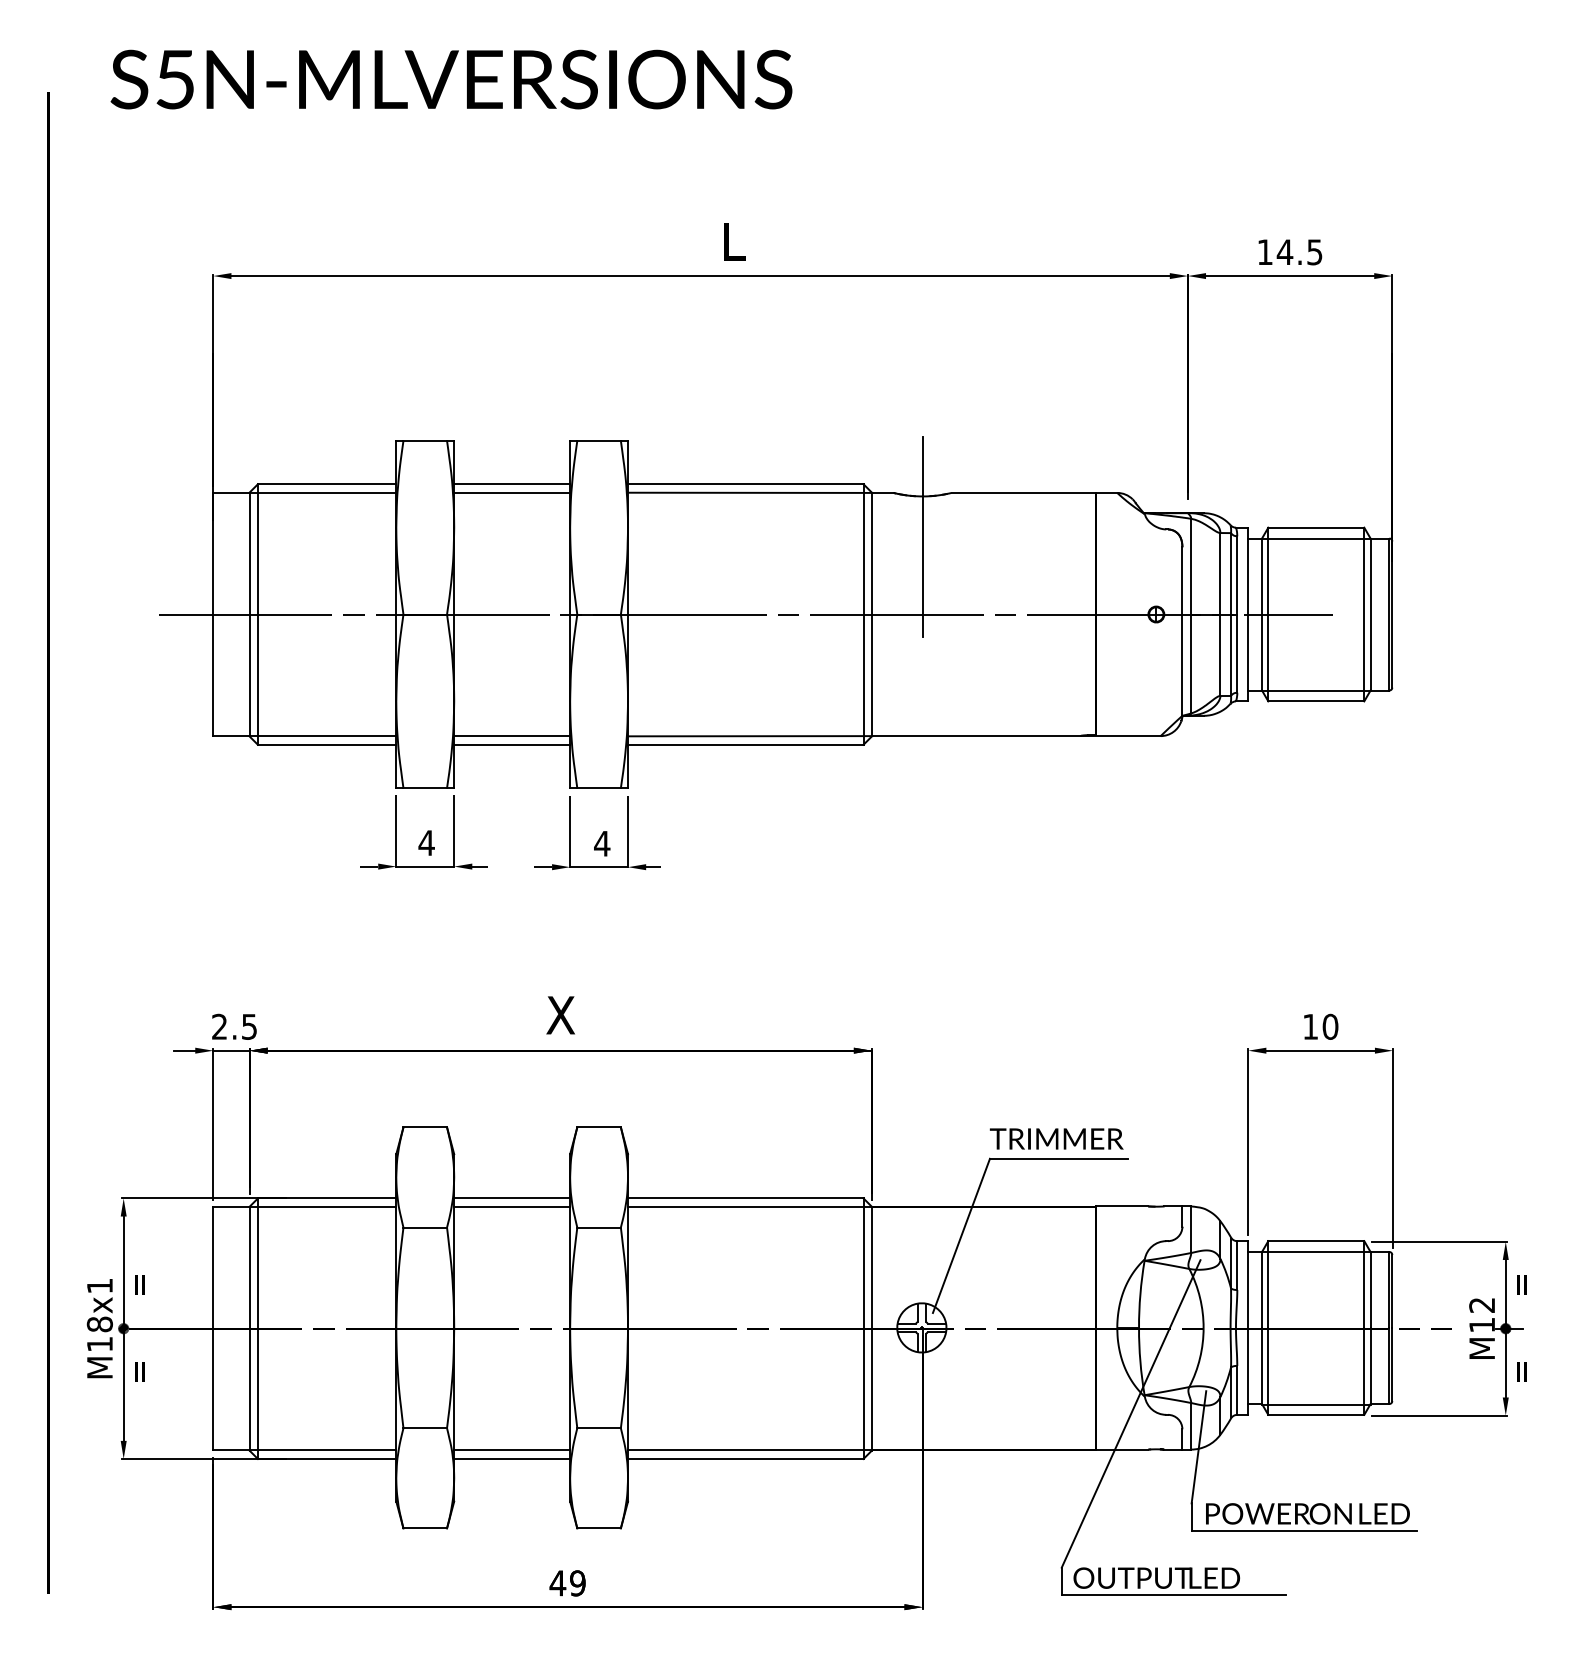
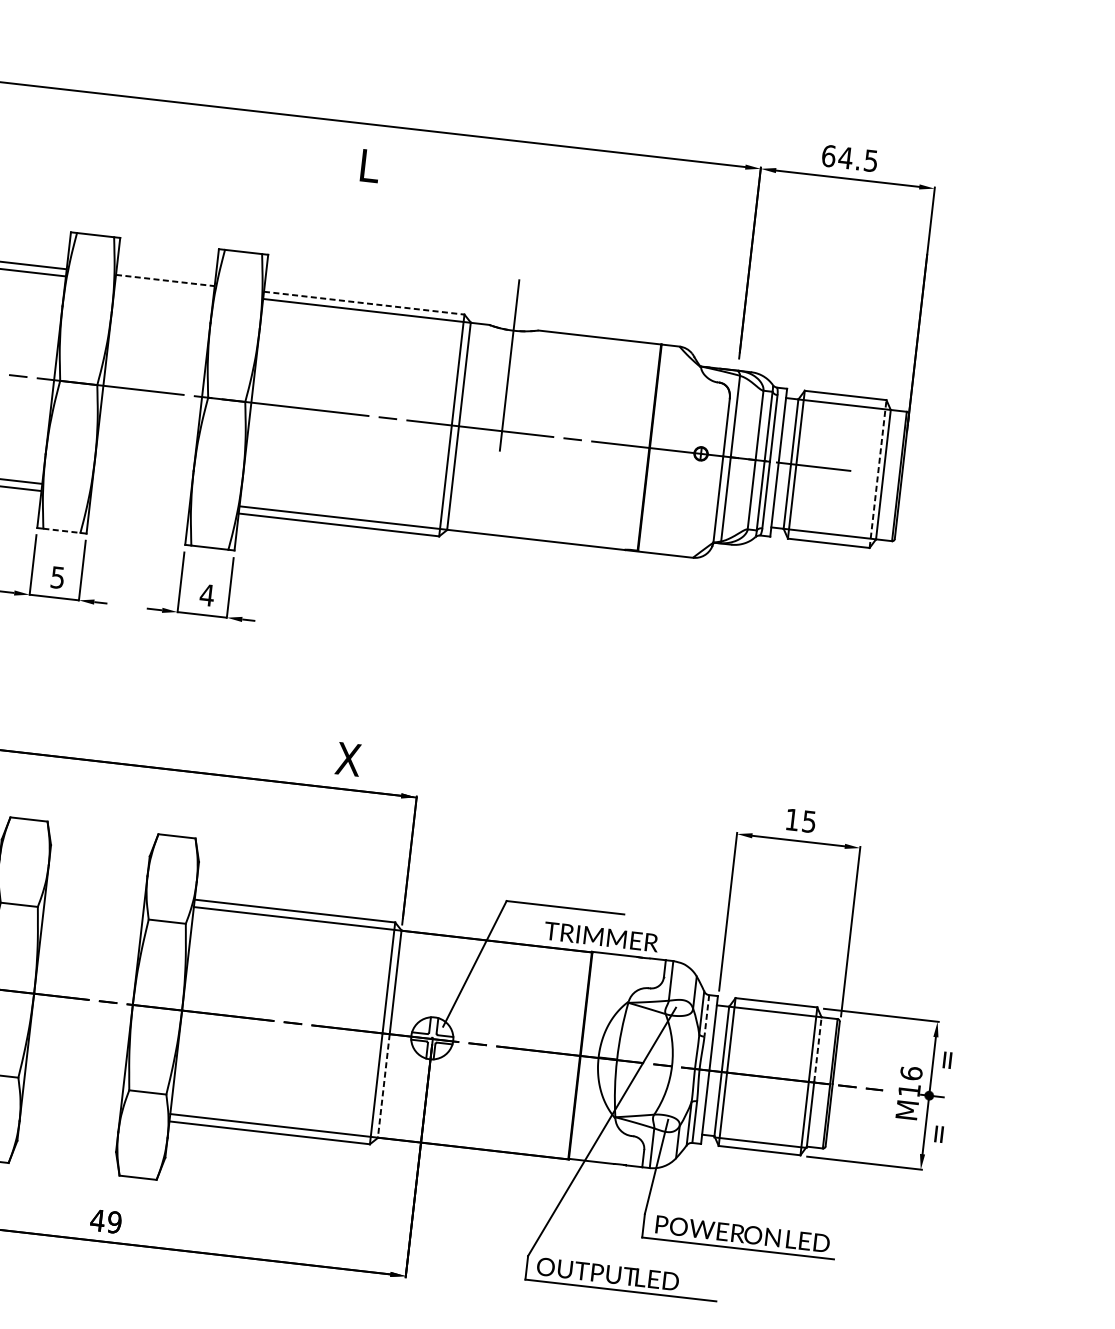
text: (734, 241) -> (370, 166), moved
text: (1265, 252) -> (829, 156), 14.5 -> 64.5
line: (512, 484) -> (165, 280), solid -> dashed
line: (745, 484) -> (363, 303), solid -> dashed
line: (512, 492) -> (164, 287), removed
line: (1364, 614) -> (878, 474), solid -> dashed
line: (512, 736) -> (141, 495), removed
line: (512, 744) -> (140, 502), removed
line: (425, 788) -> (62, 531), solid -> dashed
text: (426, 843) -> (57, 577), 4 -> 5
text: (560, 1015) -> (348, 759), moved
text: (1330, 1026) -> (809, 821), 10 -> 15
text: (1056, 1138) -> (601, 936), moved
line: (512, 1198) -> (96, 888), removed
line: (512, 1207) -> (95, 896), removed
line: (1237, 1266) -> (706, 1016), solid -> dashed
line: (1370, 1290) -> (817, 1050), solid -> dashed
text: (1482, 1304) -> (911, 1072), M12 -> M16
line: (871, 1389) -> (383, 1085), solid -> dashed
line: (512, 1450) -> (71, 1103), removed
line: (512, 1458) -> (71, 1109), removed

